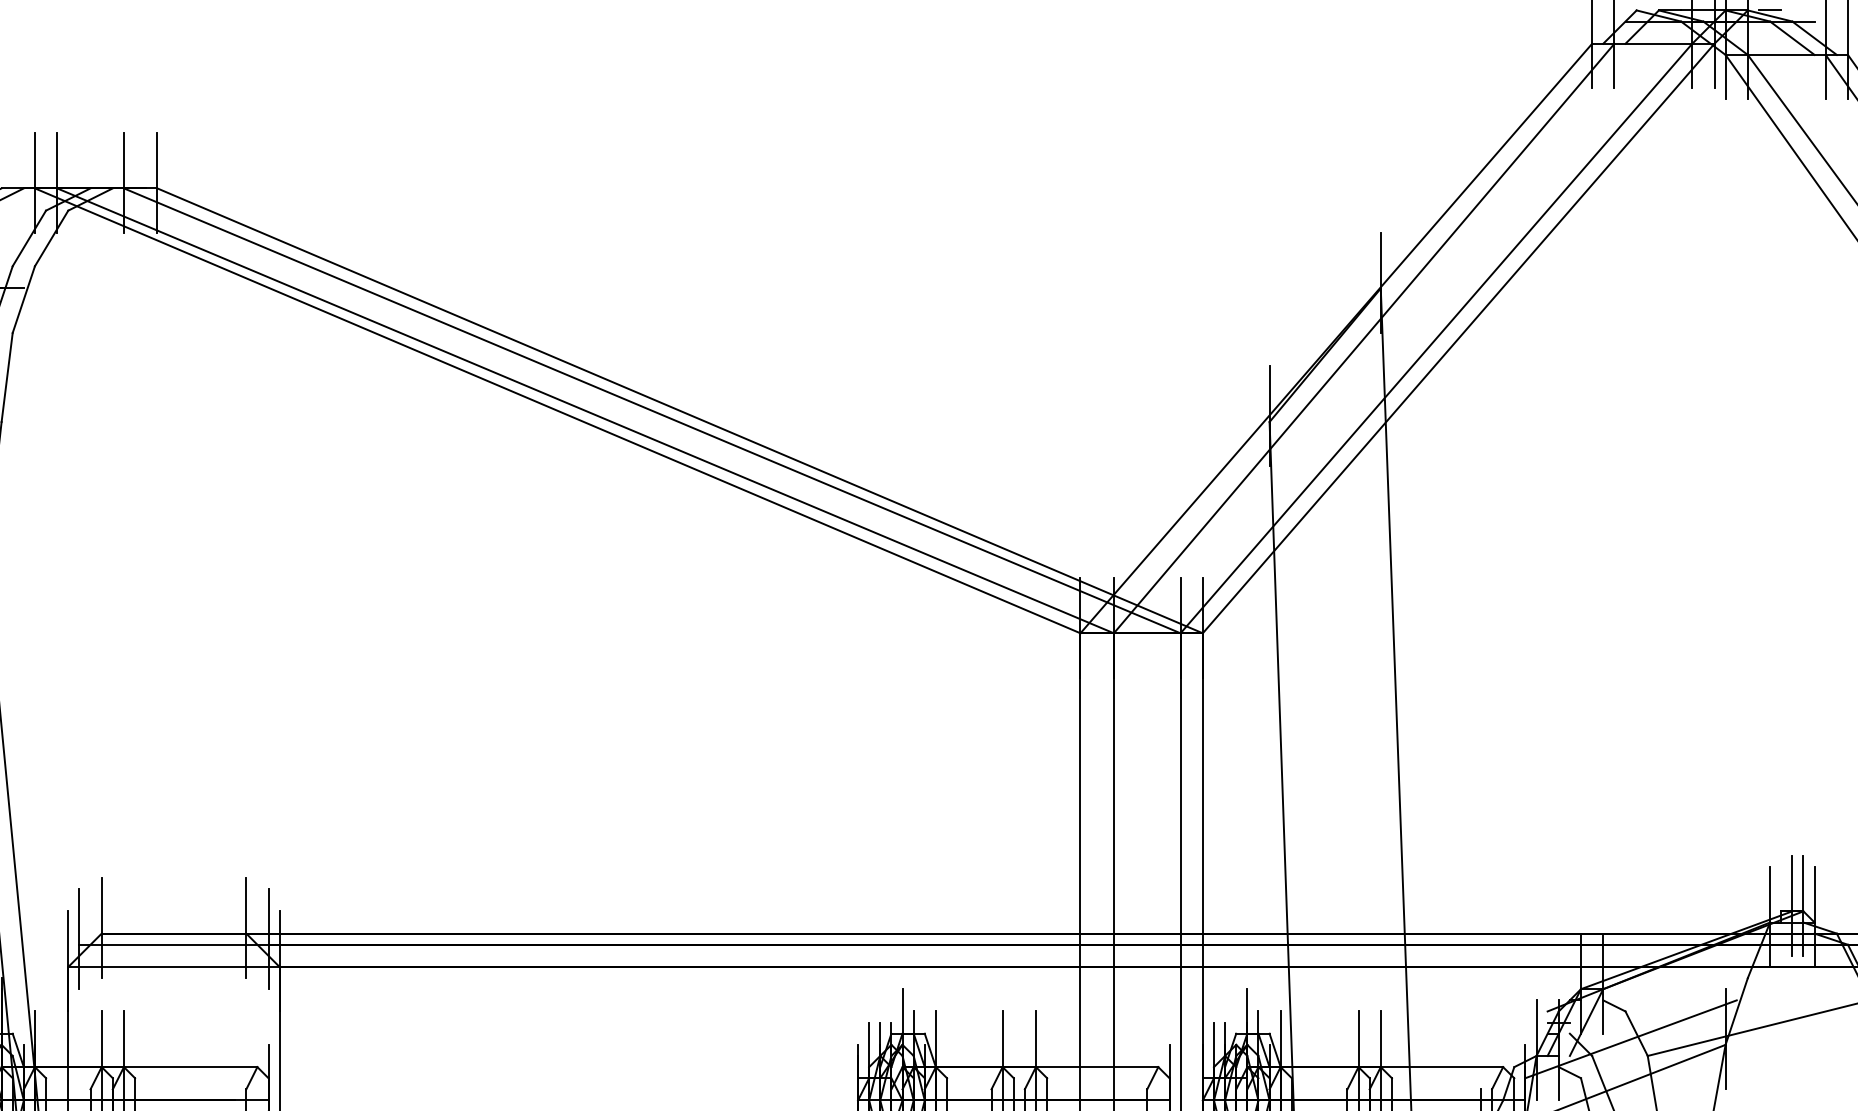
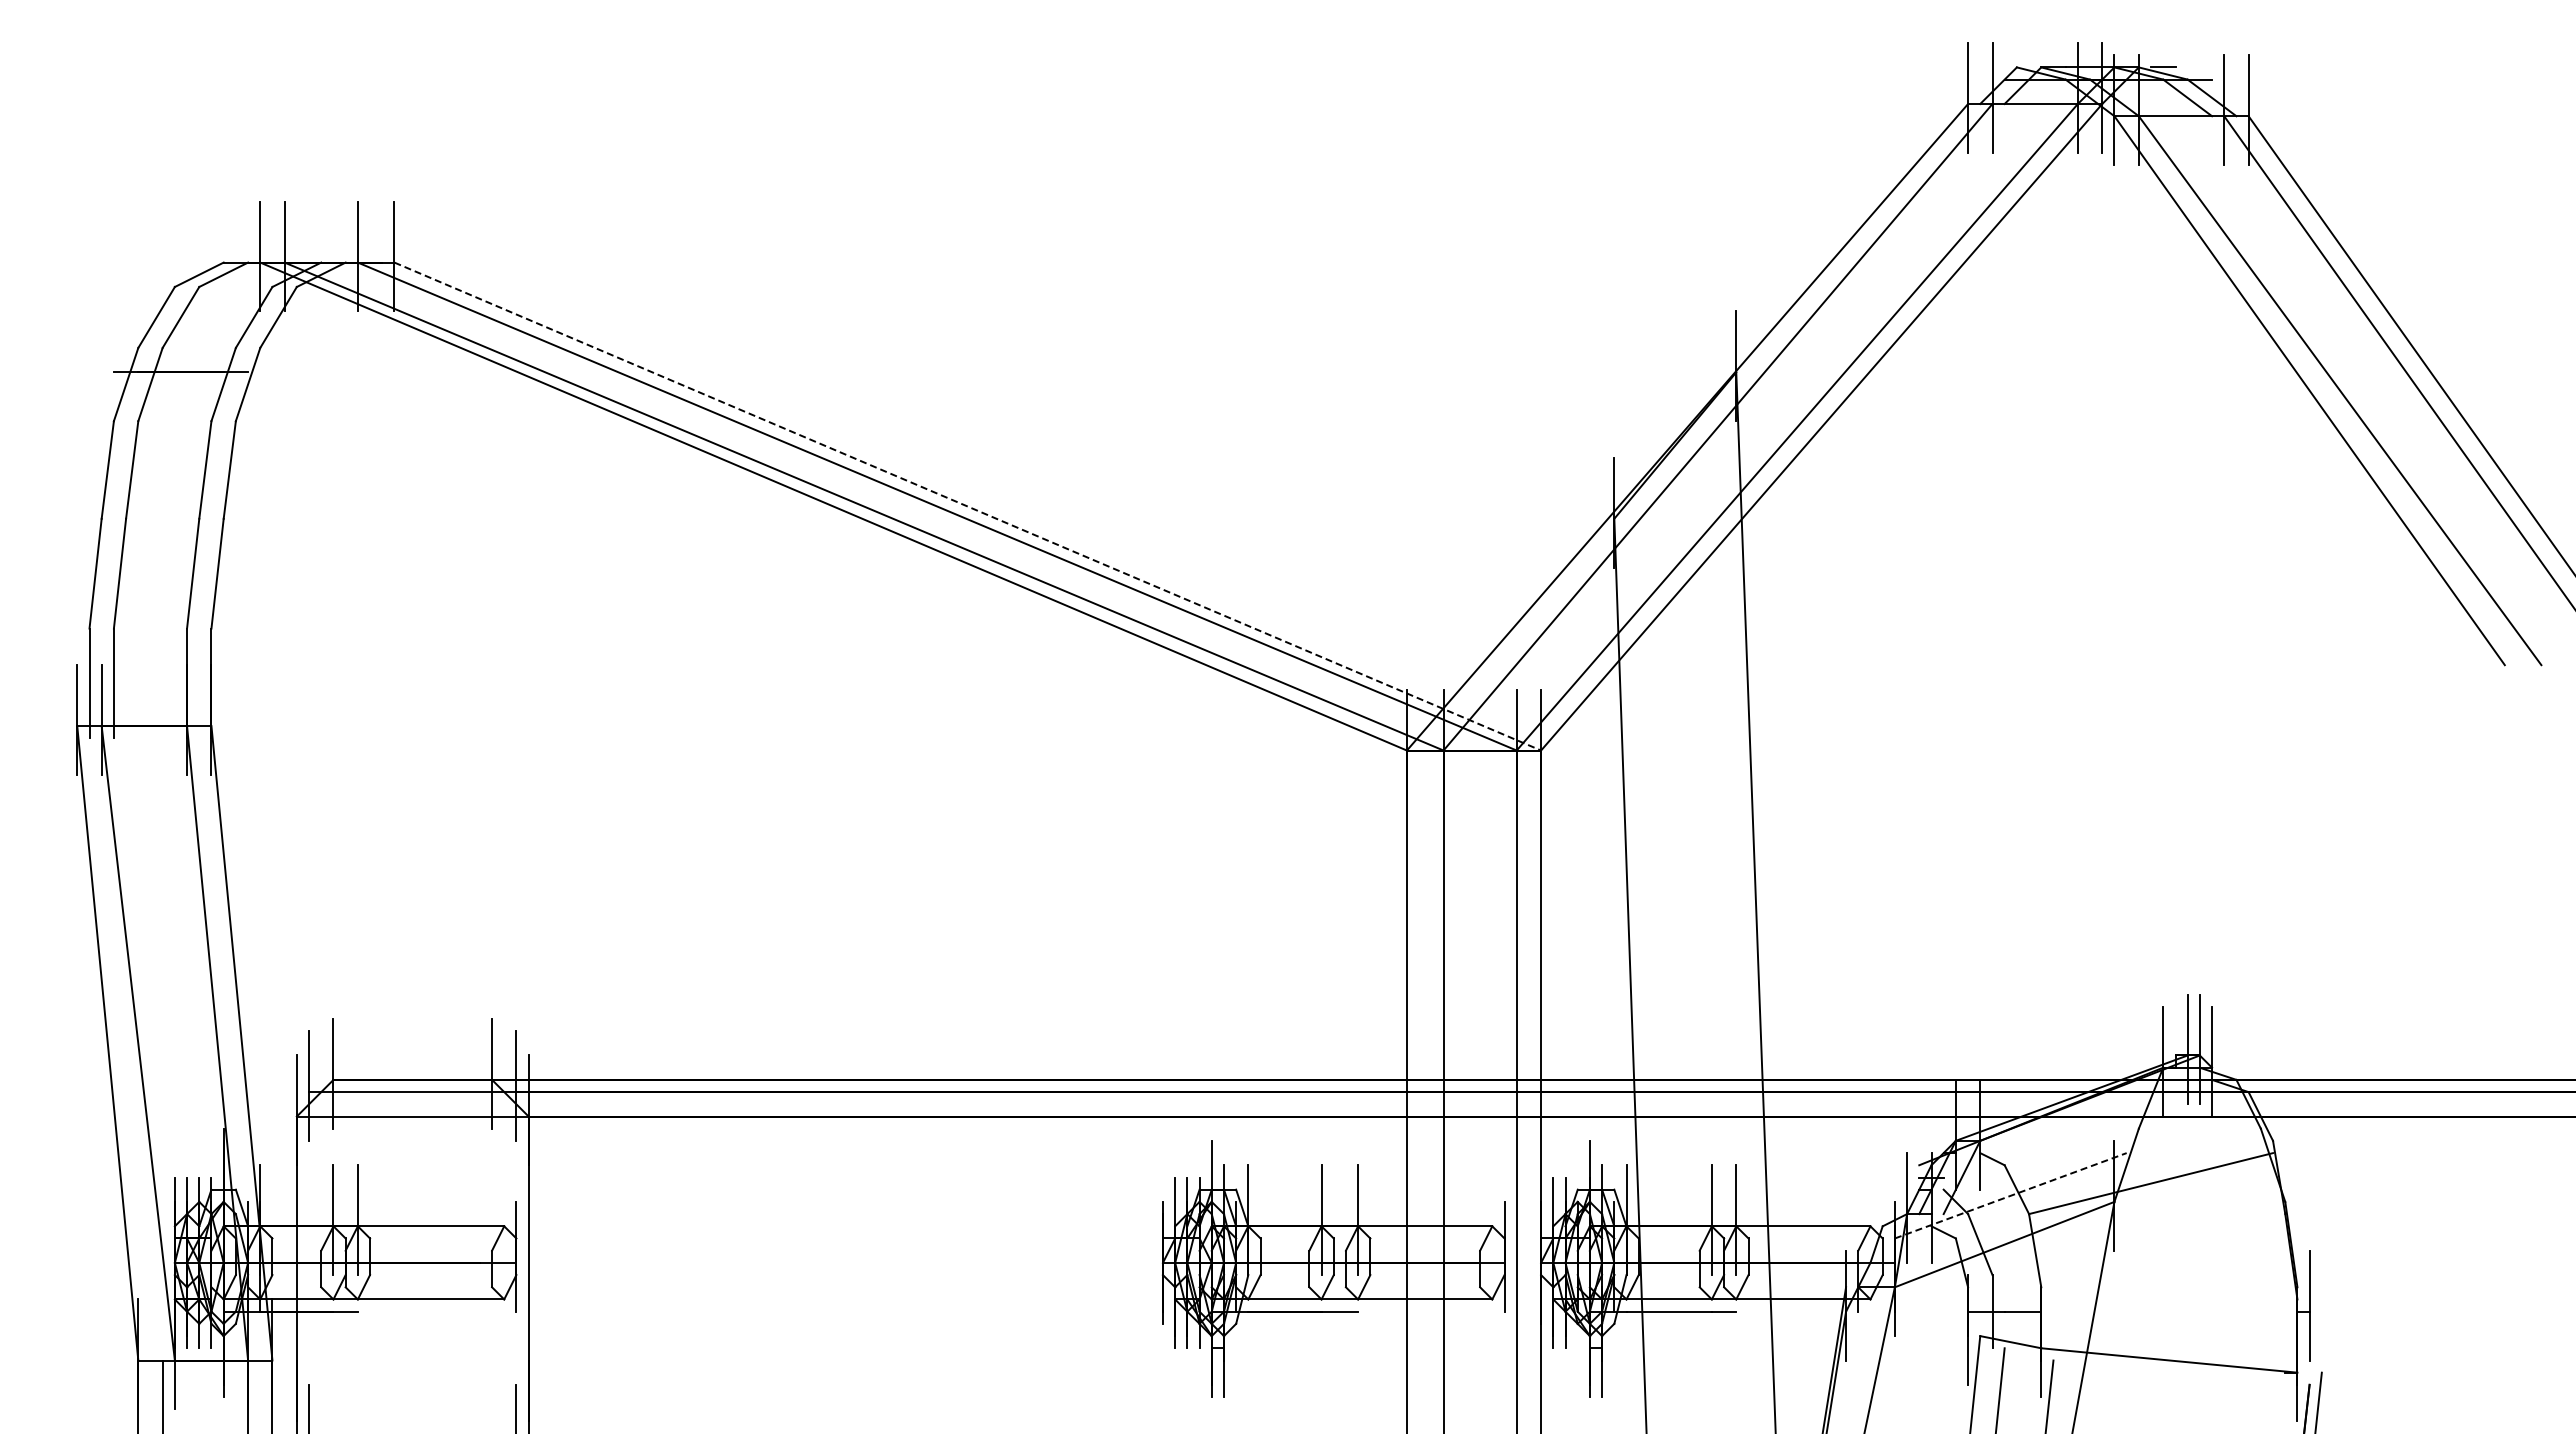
line: (680, 410) -> (968, 506), solid -> dashed
line: (1630, 1039) -> (2010, 1195), solid -> dashed

